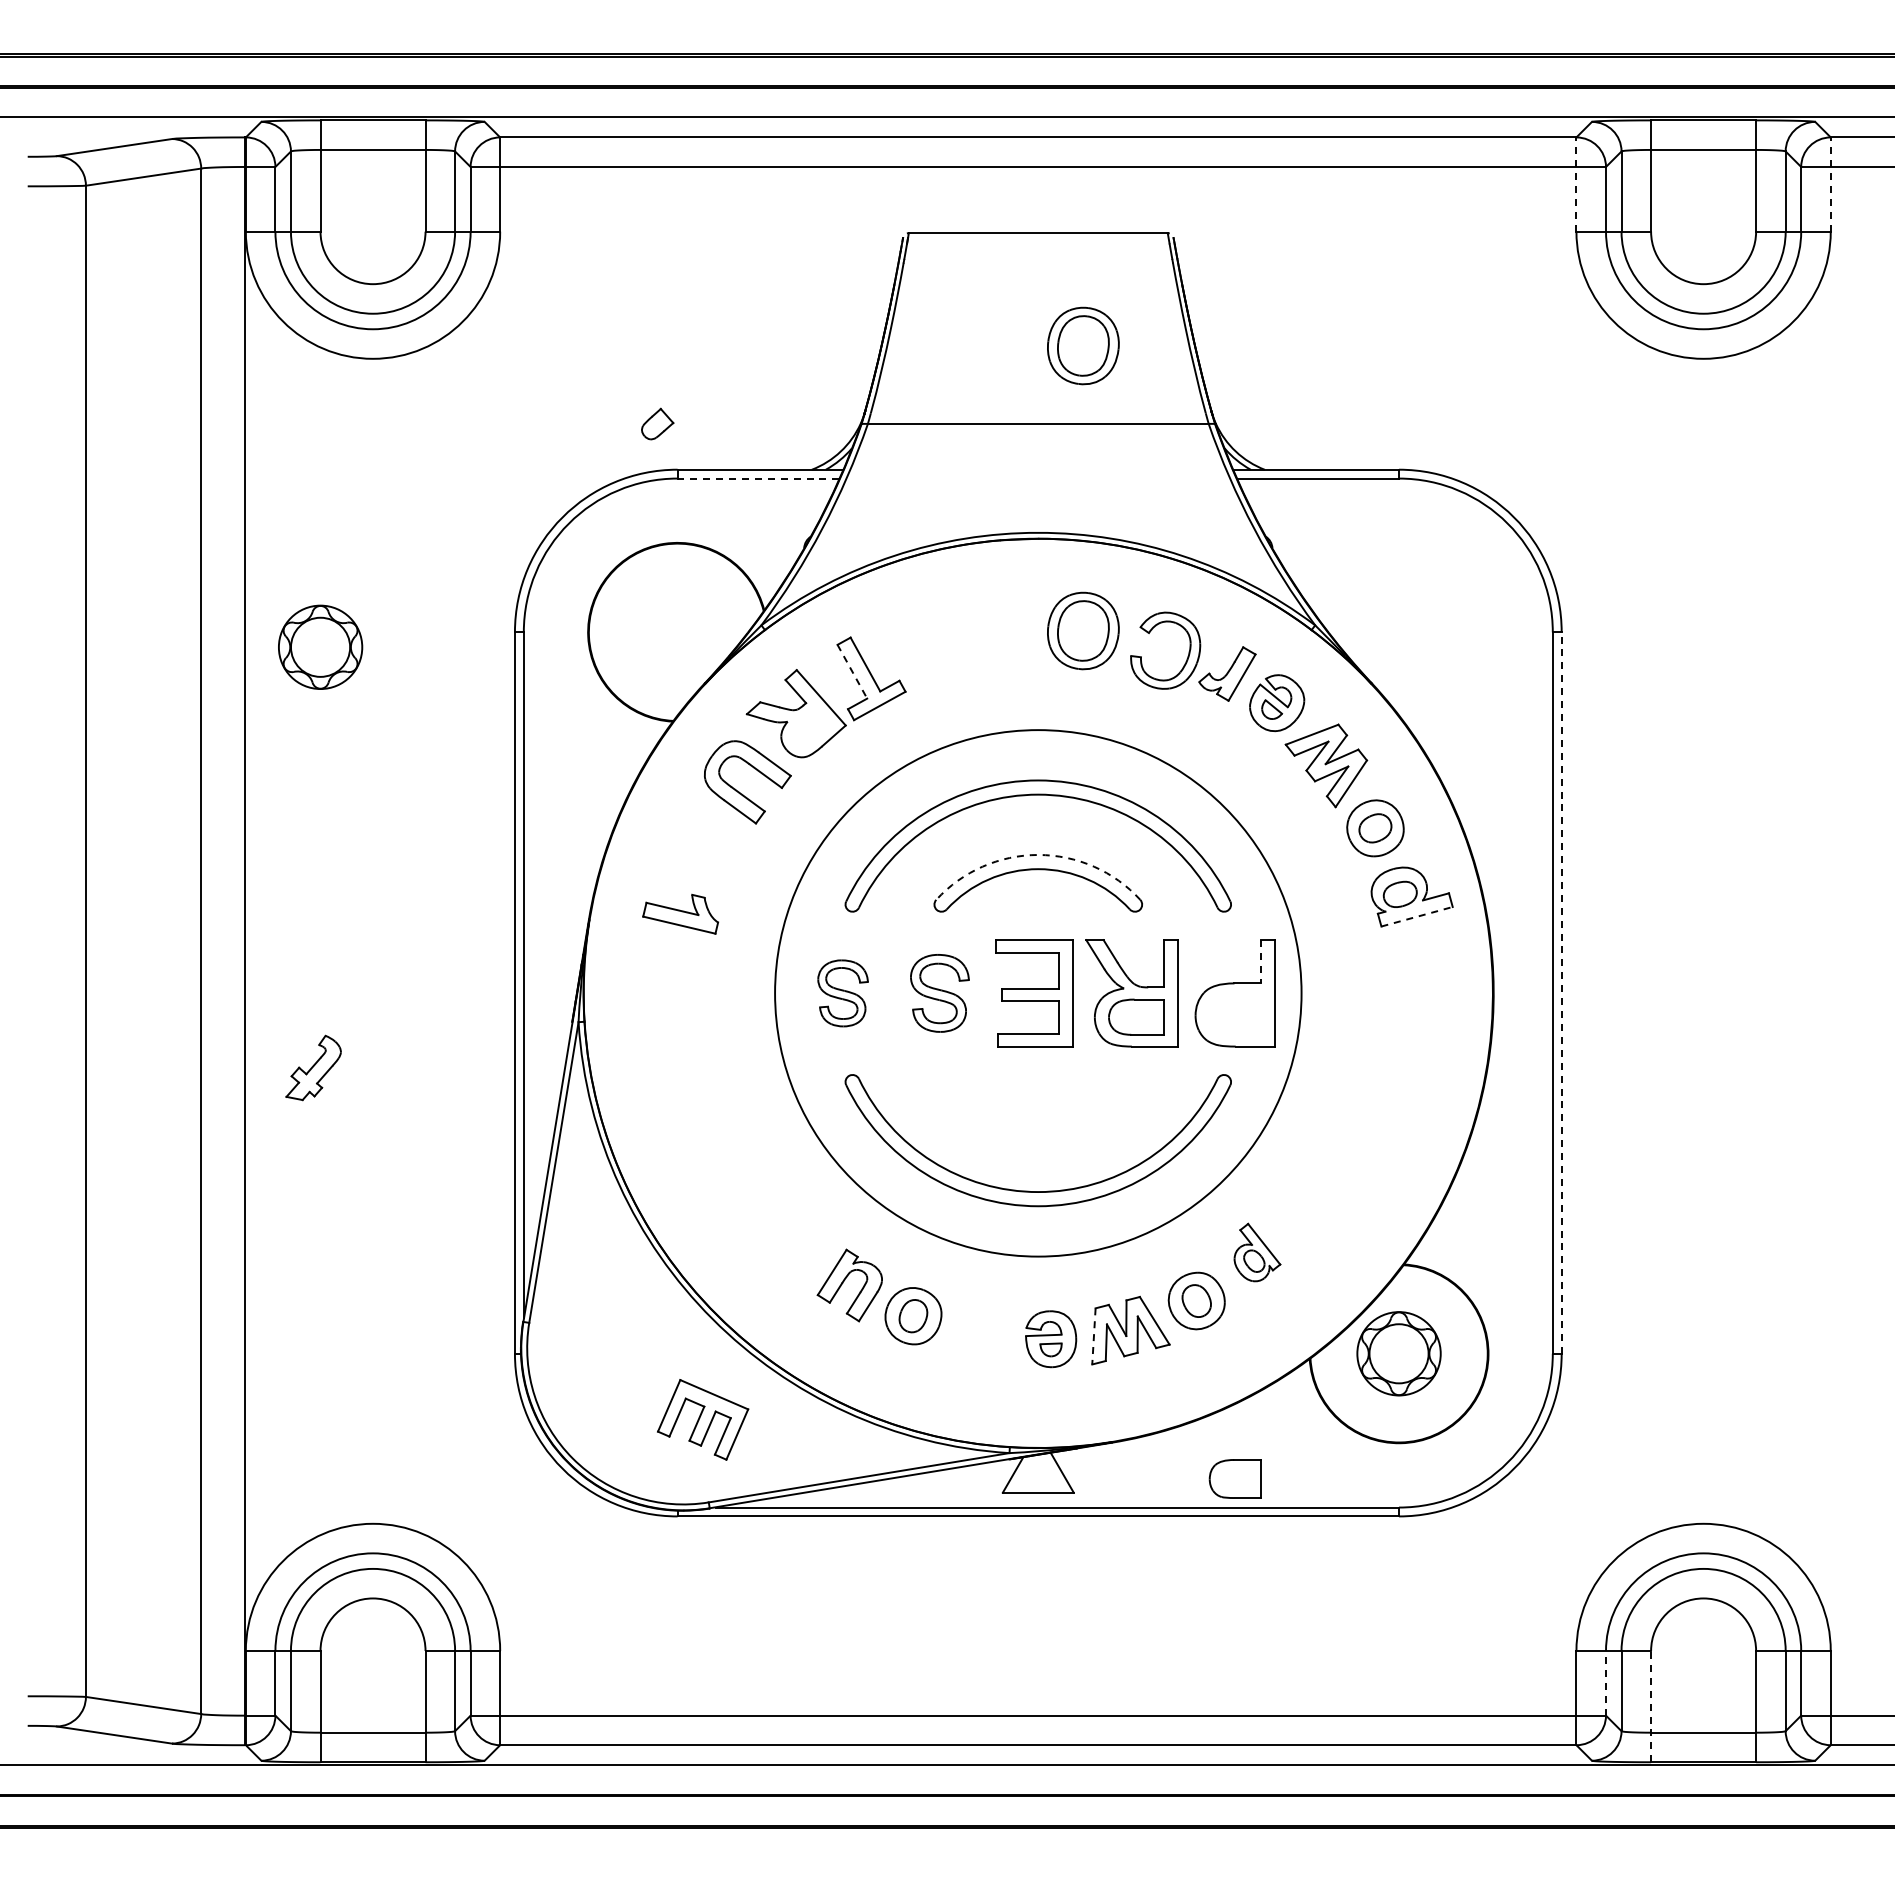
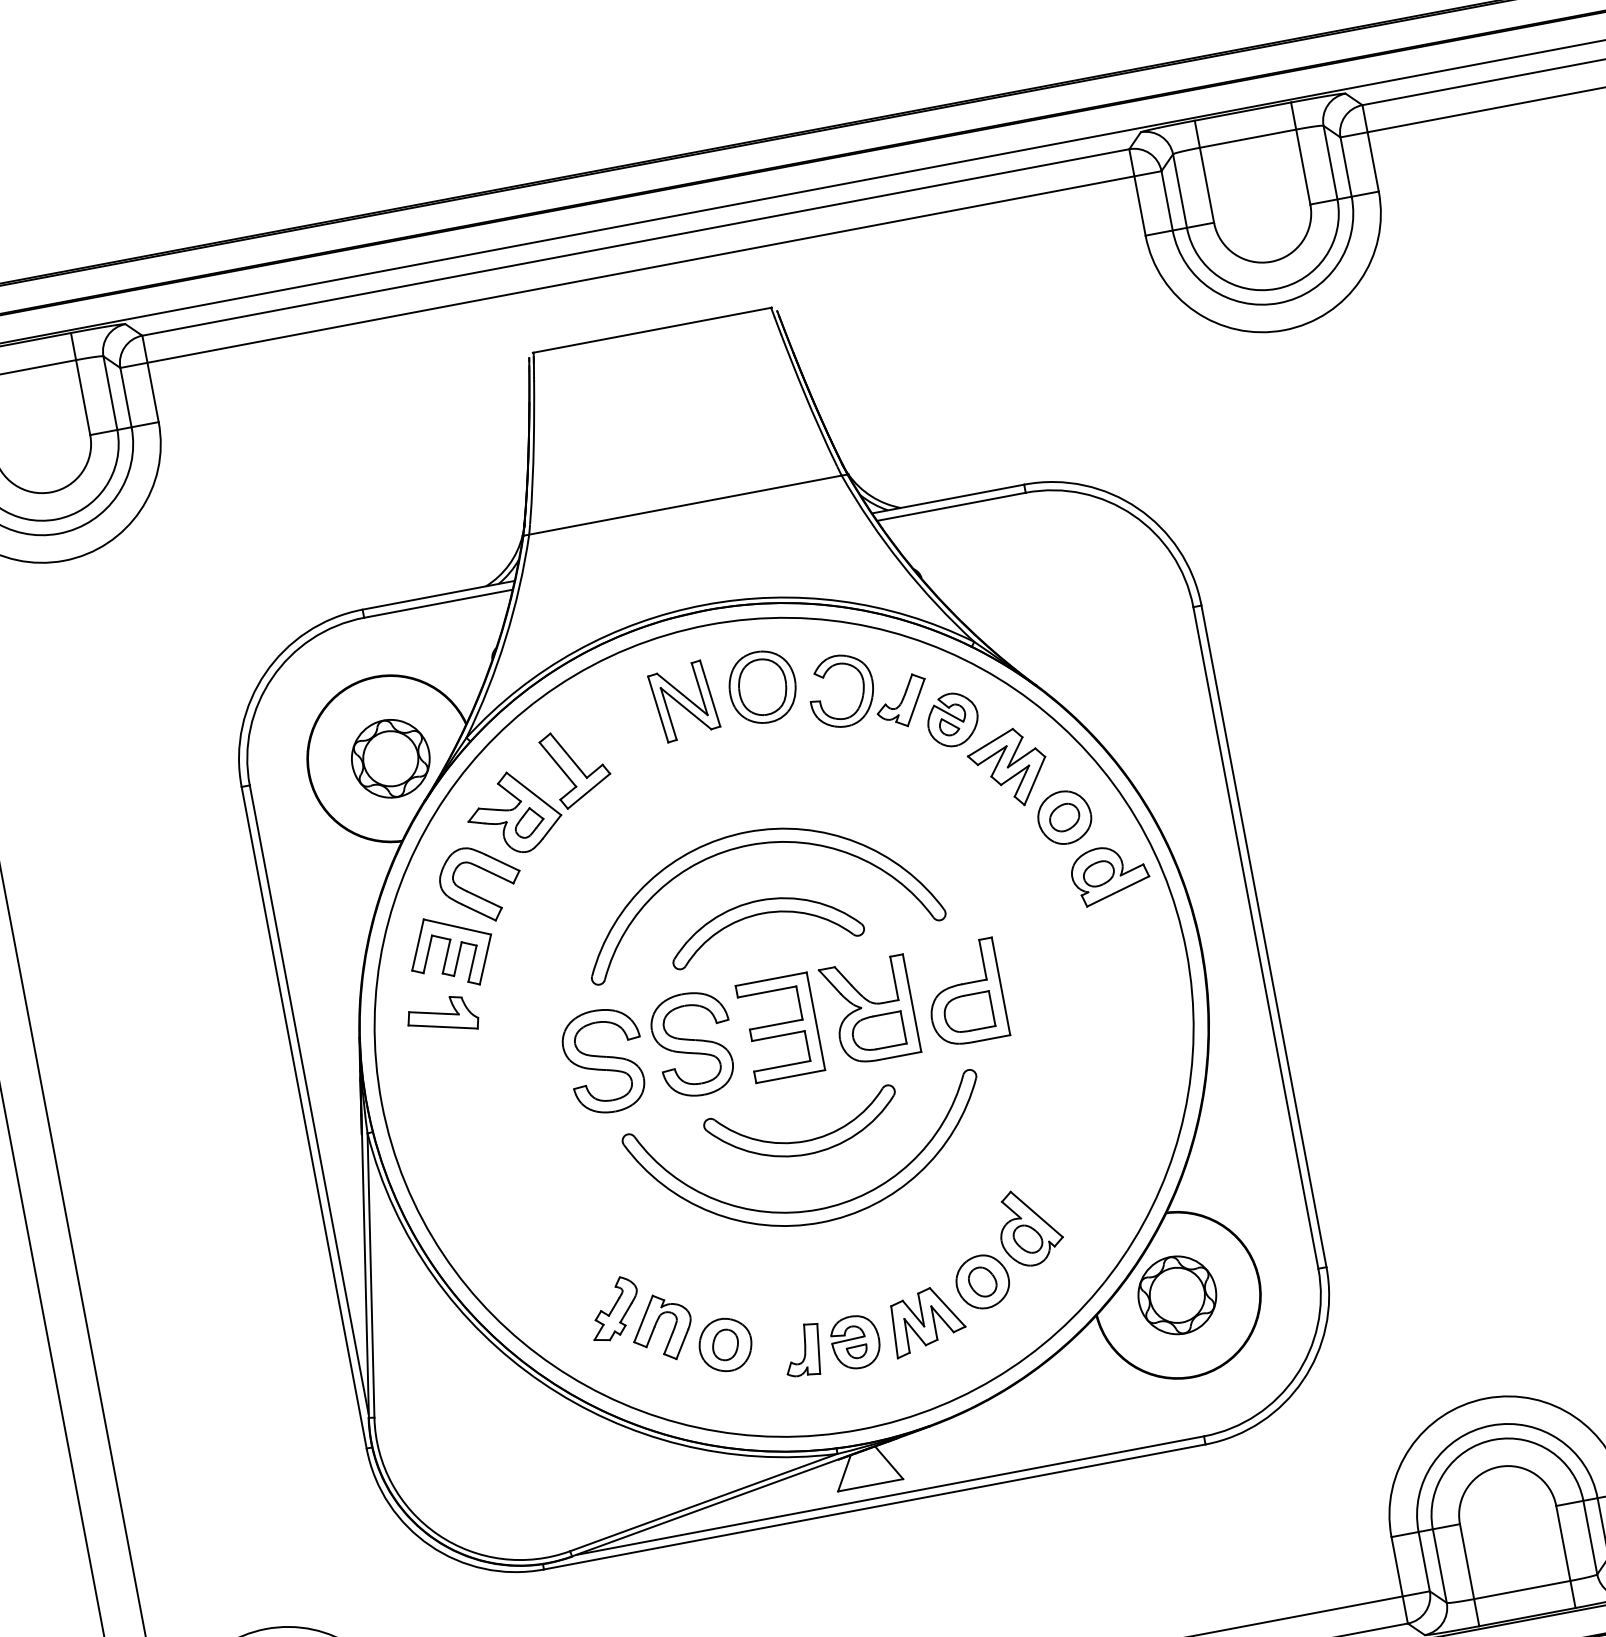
line: (1576, 184) -> (1137, 192), dashed -> solid
line: (1830, 184) -> (1370, 148), dashed -> solid
part: (1083, 345) -> (713, 425), removed
part: (657, 423) -> (528, 822), moved
line: (758, 478) -> (438, 603), dashed -> solid
part: (997, 630) -> (683, 701), added
part: (320, 646) -> (390, 758), moved
line: (852, 671) -> (557, 764), dashed -> solid
arc: (1038, 854) -> (760, 899), dashed -> solid
line: (1417, 916) -> (1118, 891), dashed -> solid
line: (1261, 961) -> (983, 959), dashed -> solid
part: (842, 993) -> (604, 1061), size x1.67
part: (939, 993) -> (693, 1044), size x1.43
circle: (1038, 993) -> (784, 1027), size x1.67
line: (1561, 993) -> (1263, 936), dashed -> solid
part: (313, 1067) -> (614, 1308), moved
part: (1037, 1116) -> (804, 1140), added
part: (1257, 1252) -> (1030, 1226), size x1.43
line: (1093, 1336) -> (894, 1332), dashed -> solid
part: (993, 1337) -> (802, 1350), added
part: (703, 1419) -> (451, 951), moved
part: (1234, 1478) -> (967, 1012), moved
line: (1606, 1682) -> (1424, 1560), dashed -> solid
line: (1651, 1706) -> (1469, 1575), dashed -> solid

